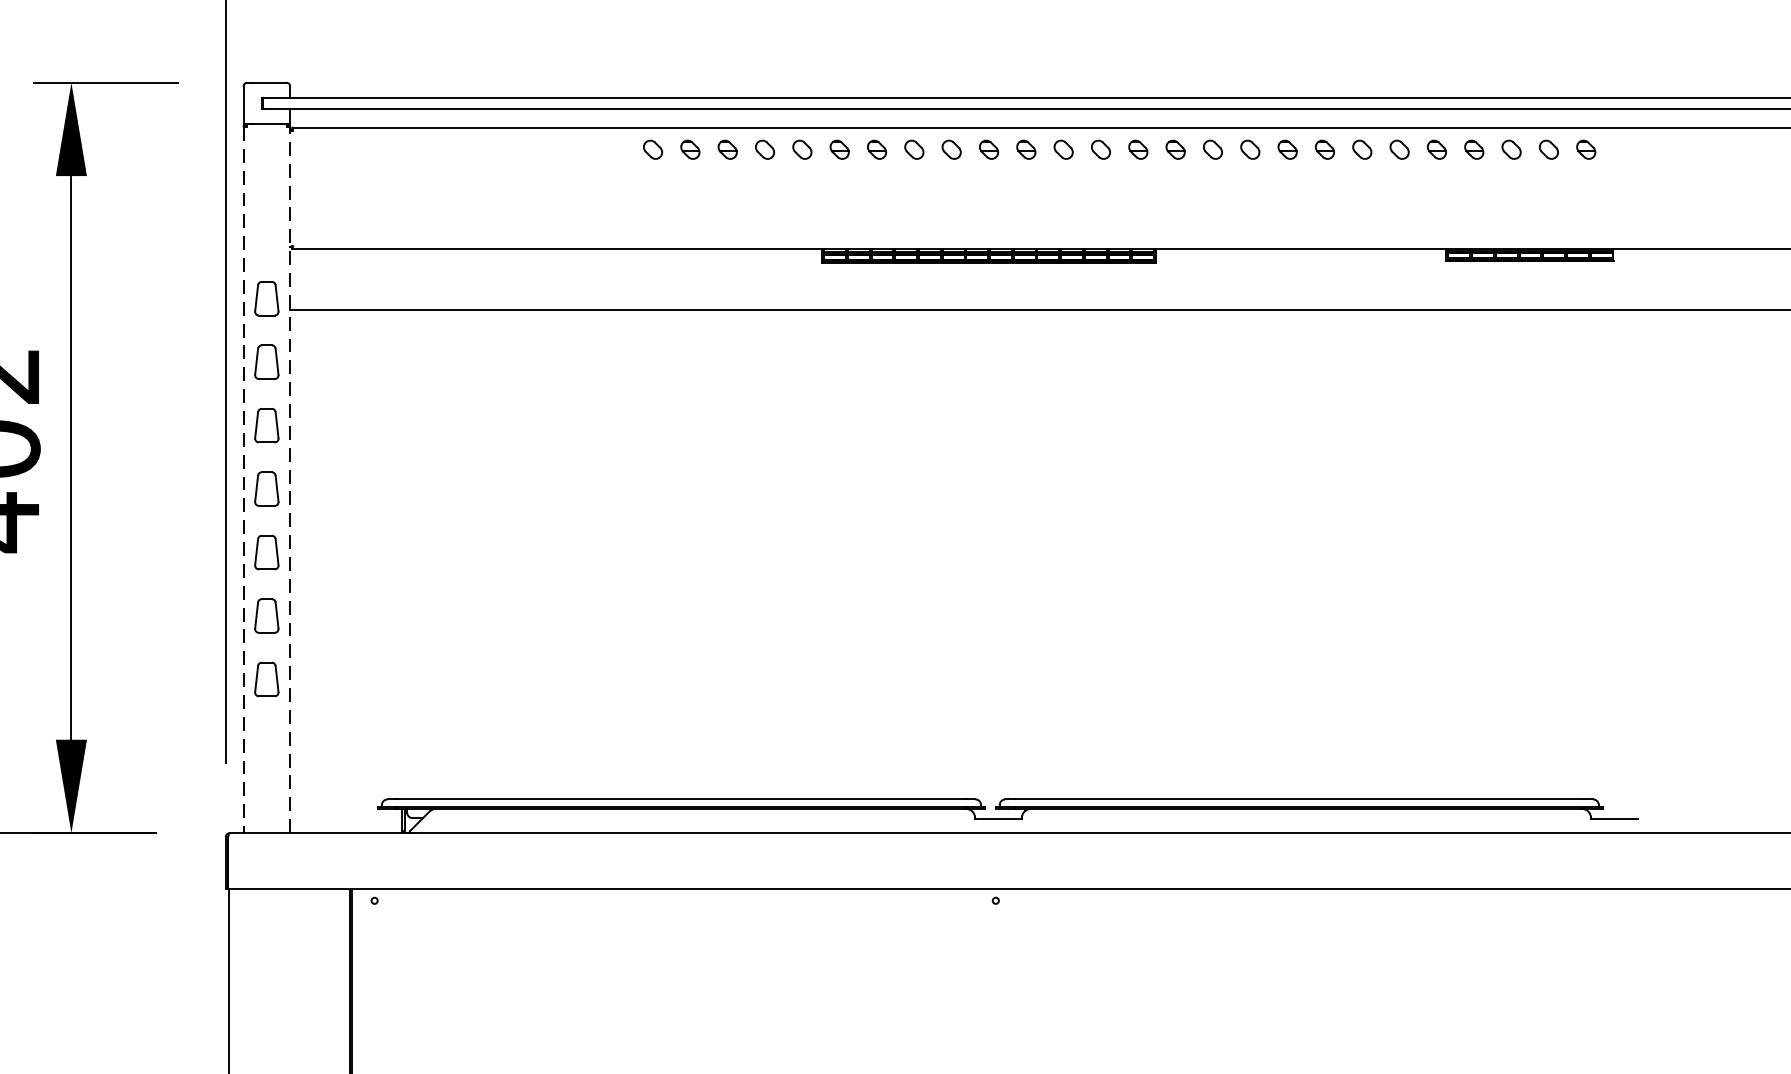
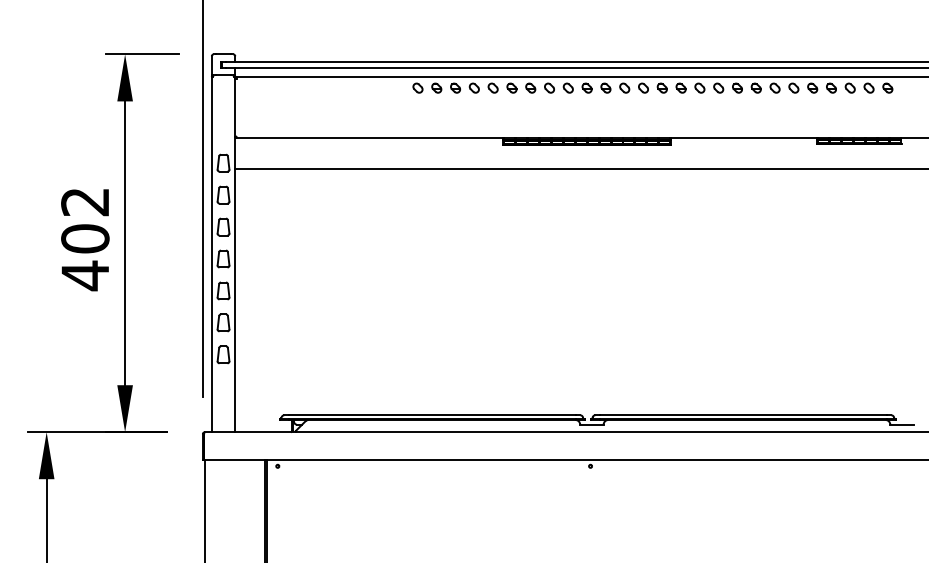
line: (242, 480) -> (211, 254), dashed -> solid
line: (290, 480) -> (235, 254), dashed -> solid

